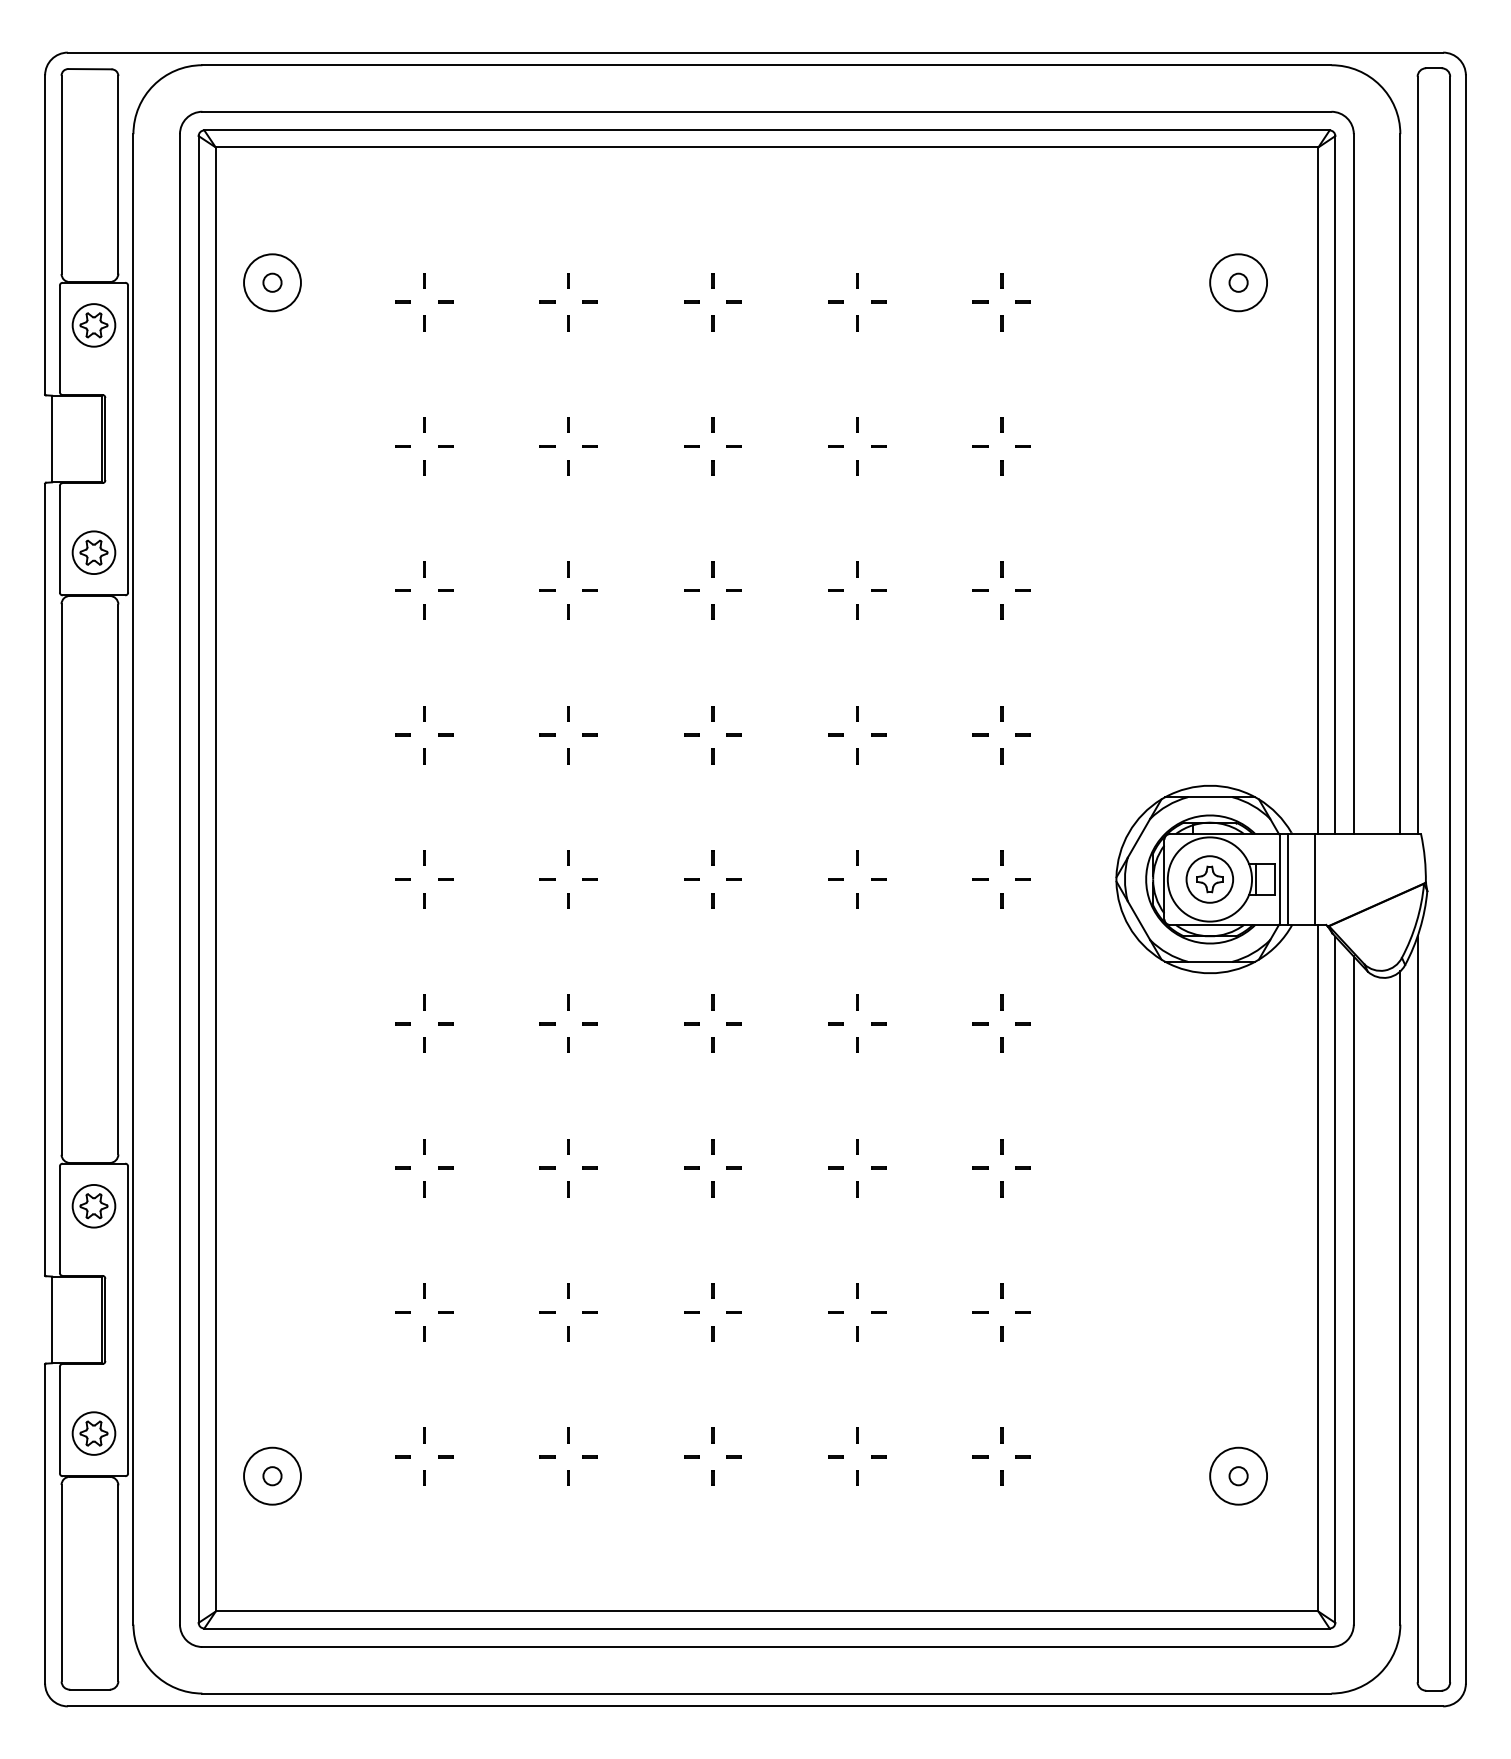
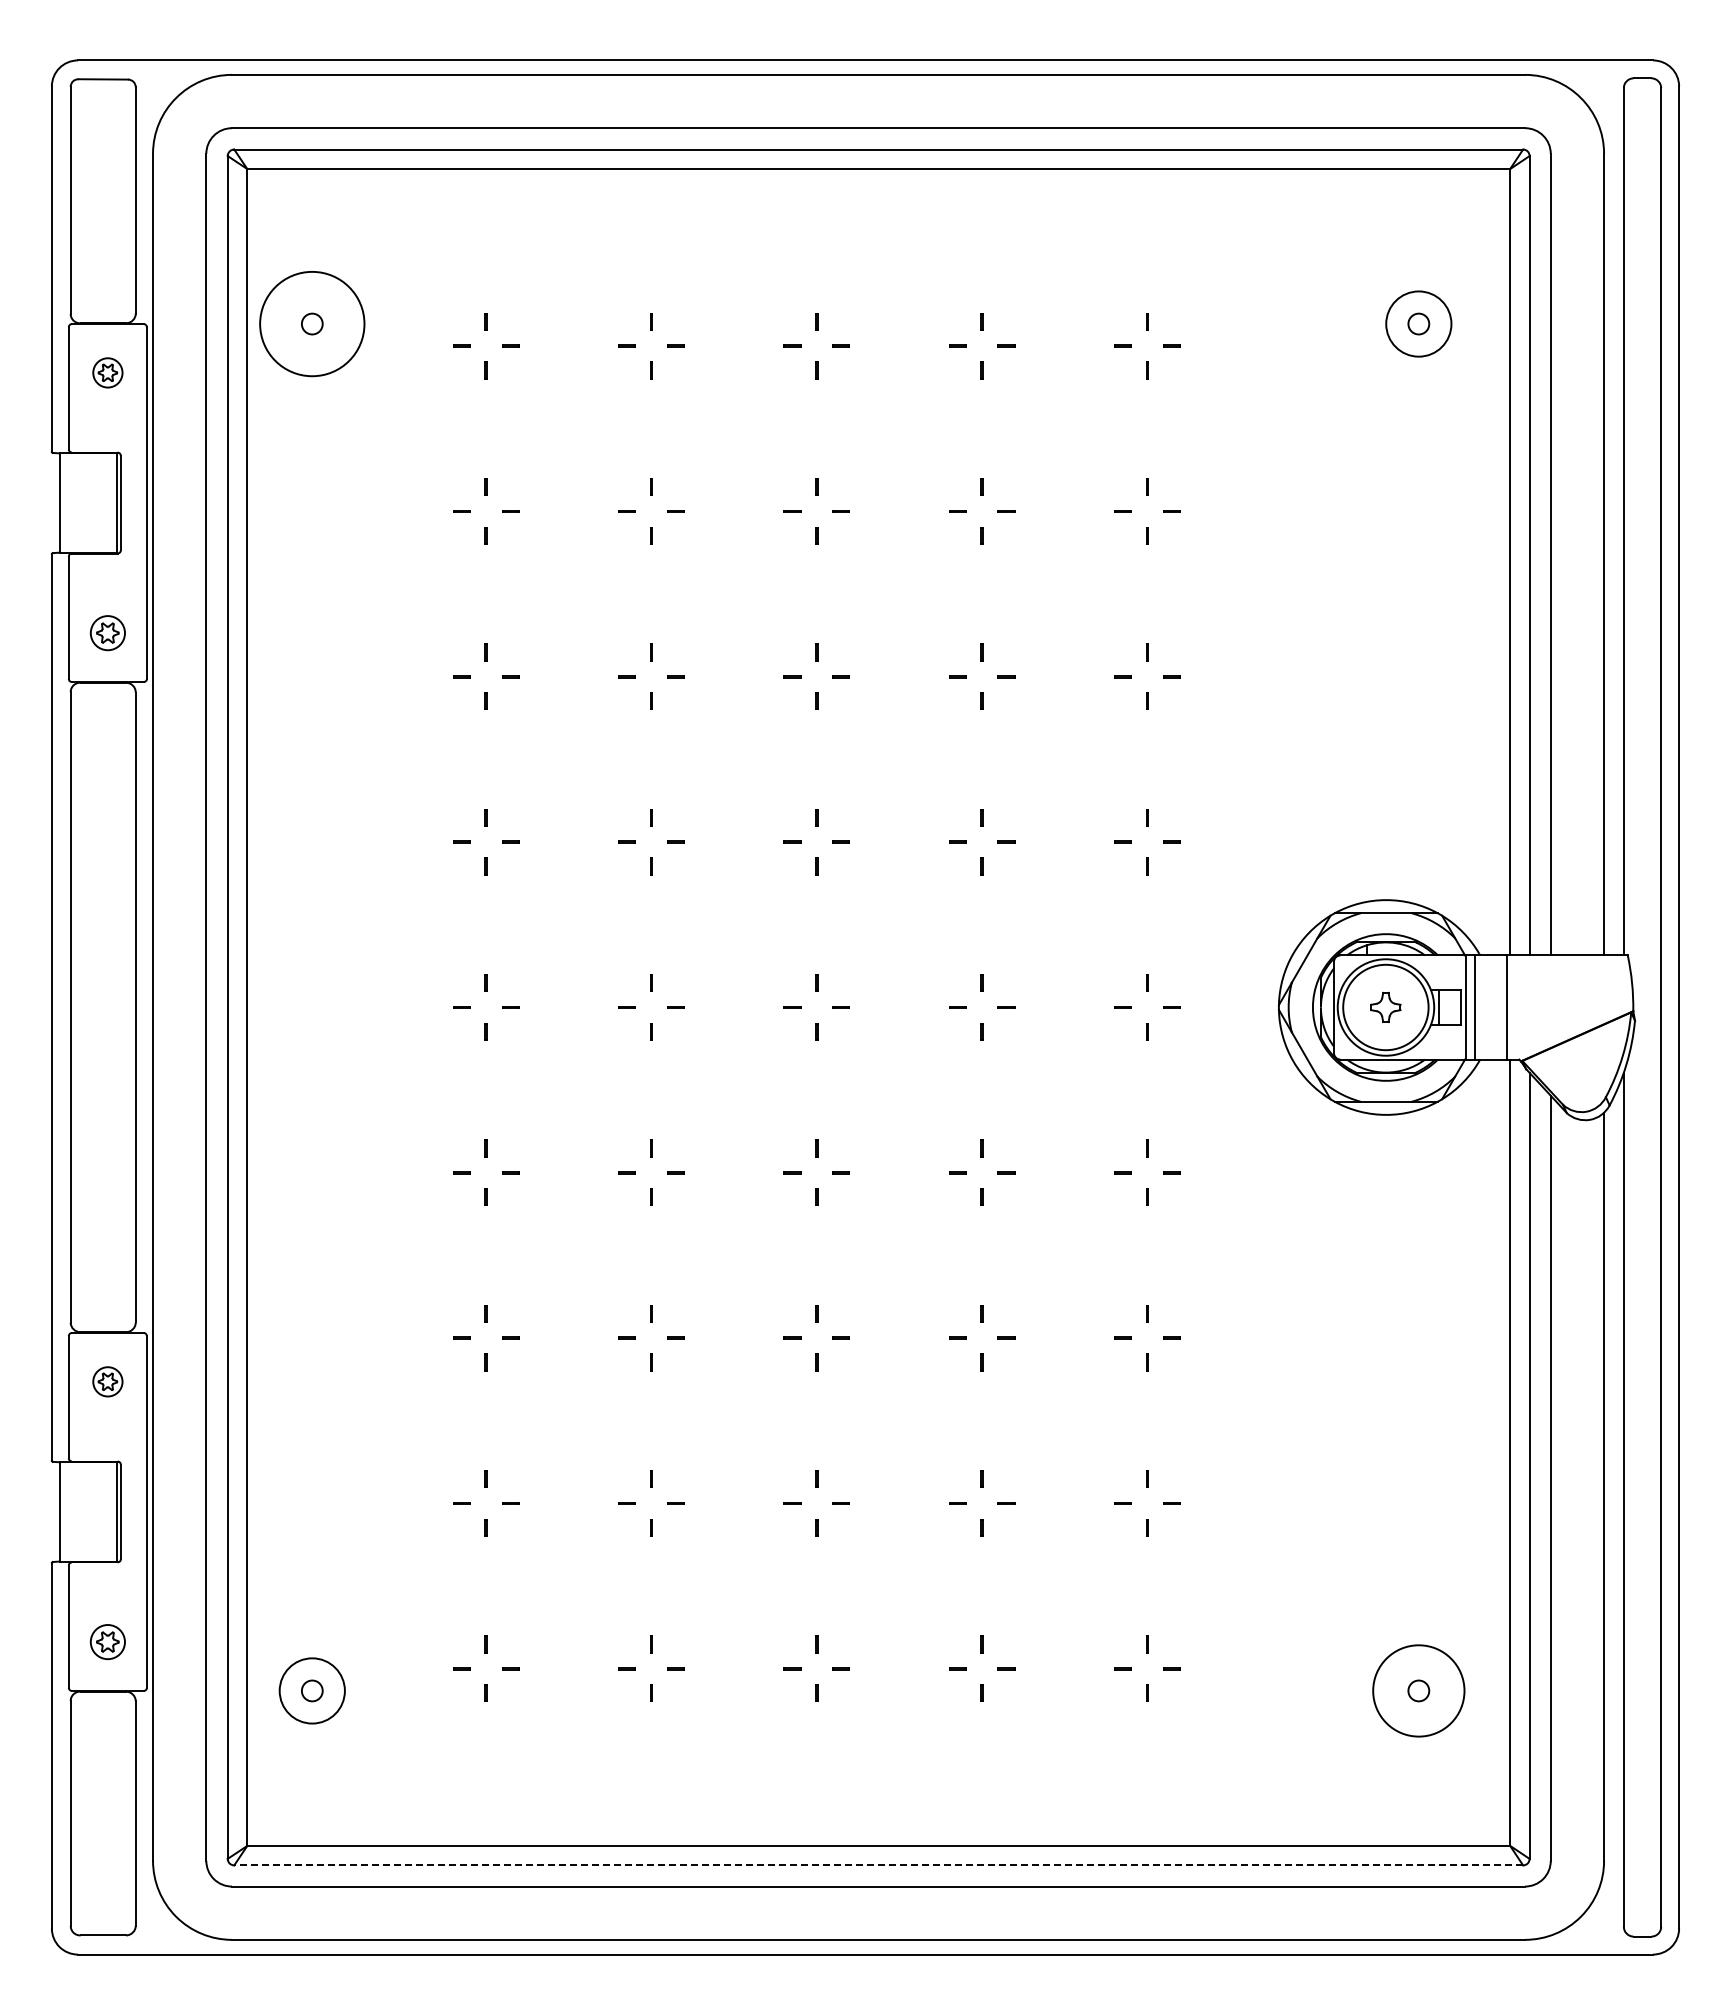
circle: (271, 282) -> (311, 323), size x1.6
part: (93, 325) -> (107, 372), size x0.6
part: (93, 552) -> (107, 632), size x0.7
circle: (1209, 879) -> (1385, 1007), size x1.6
part: (93, 1206) -> (107, 1381), size x0.6
part: (93, 1433) -> (107, 1641), size x0.7
circle: (1238, 1475) -> (1418, 1690), size x1.4
line: (766, 1628) -> (878, 1865), solid -> dashed

